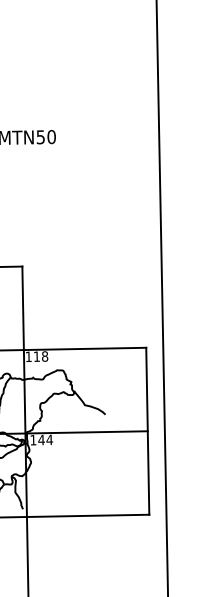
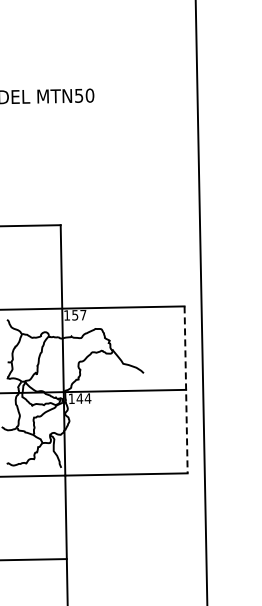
text: (41, 355) -> (79, 314), 118 -> 157
line: (148, 431) -> (186, 390), solid -> dashed

